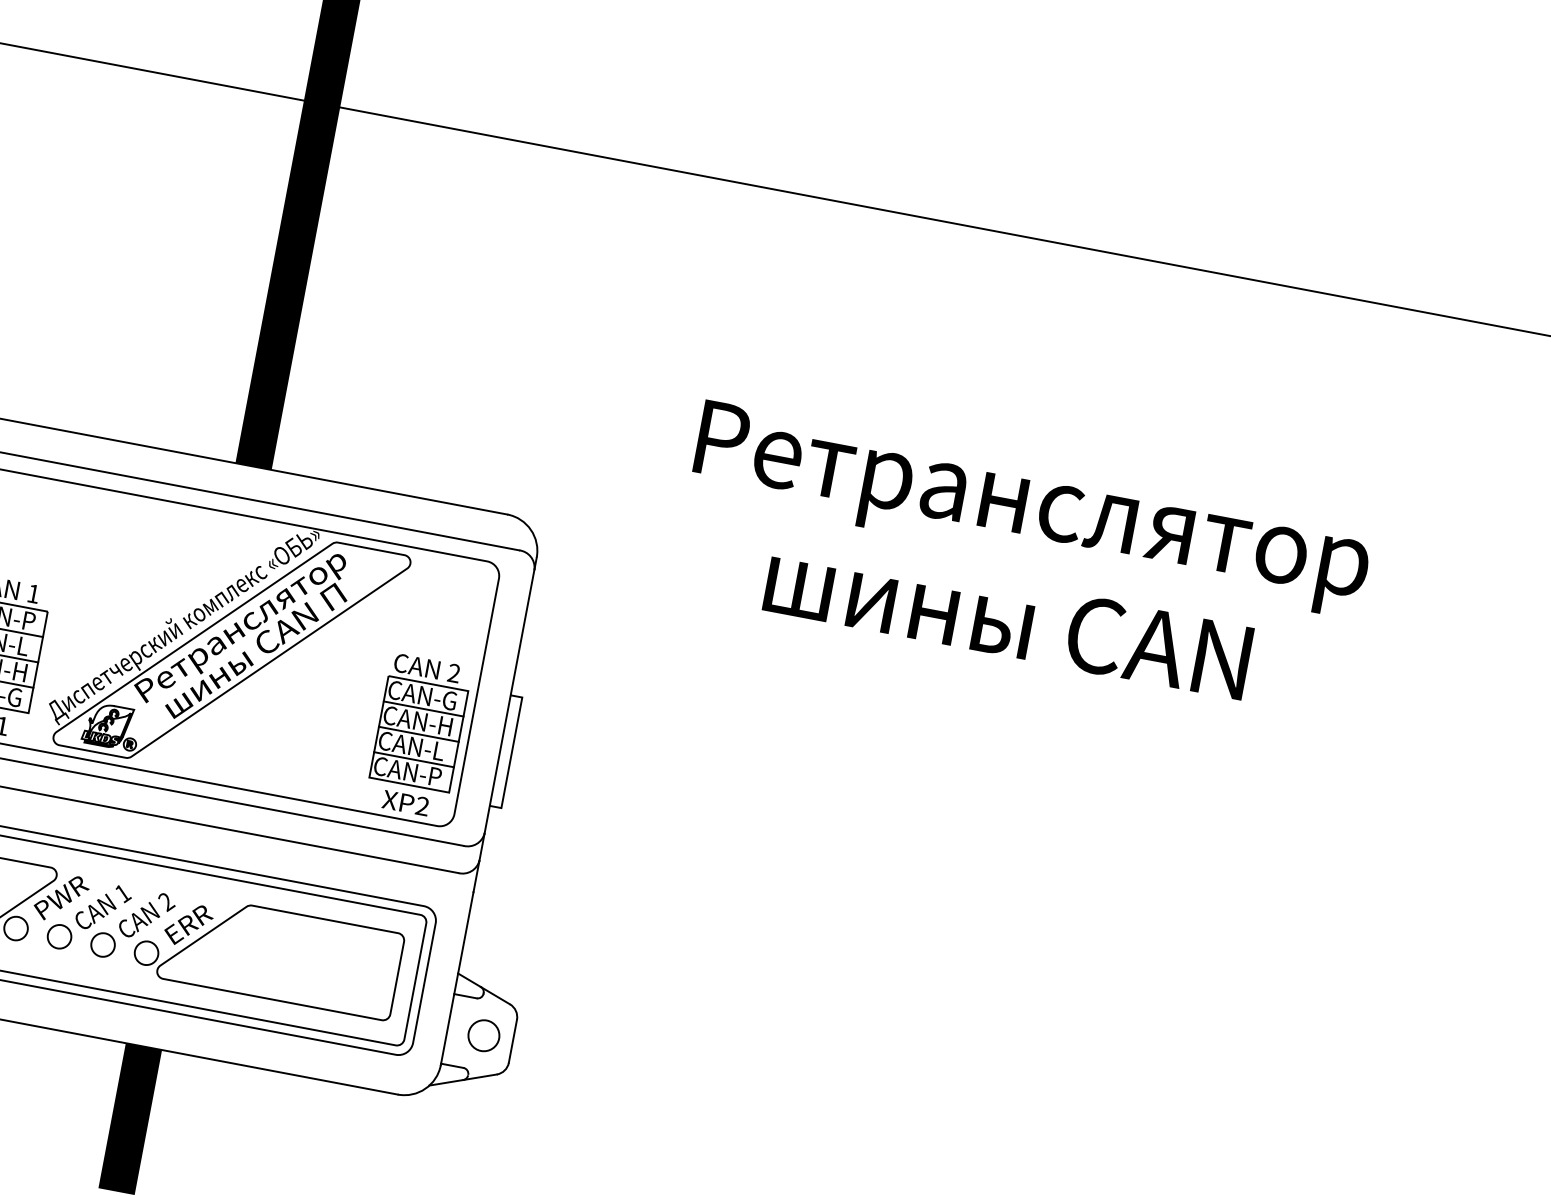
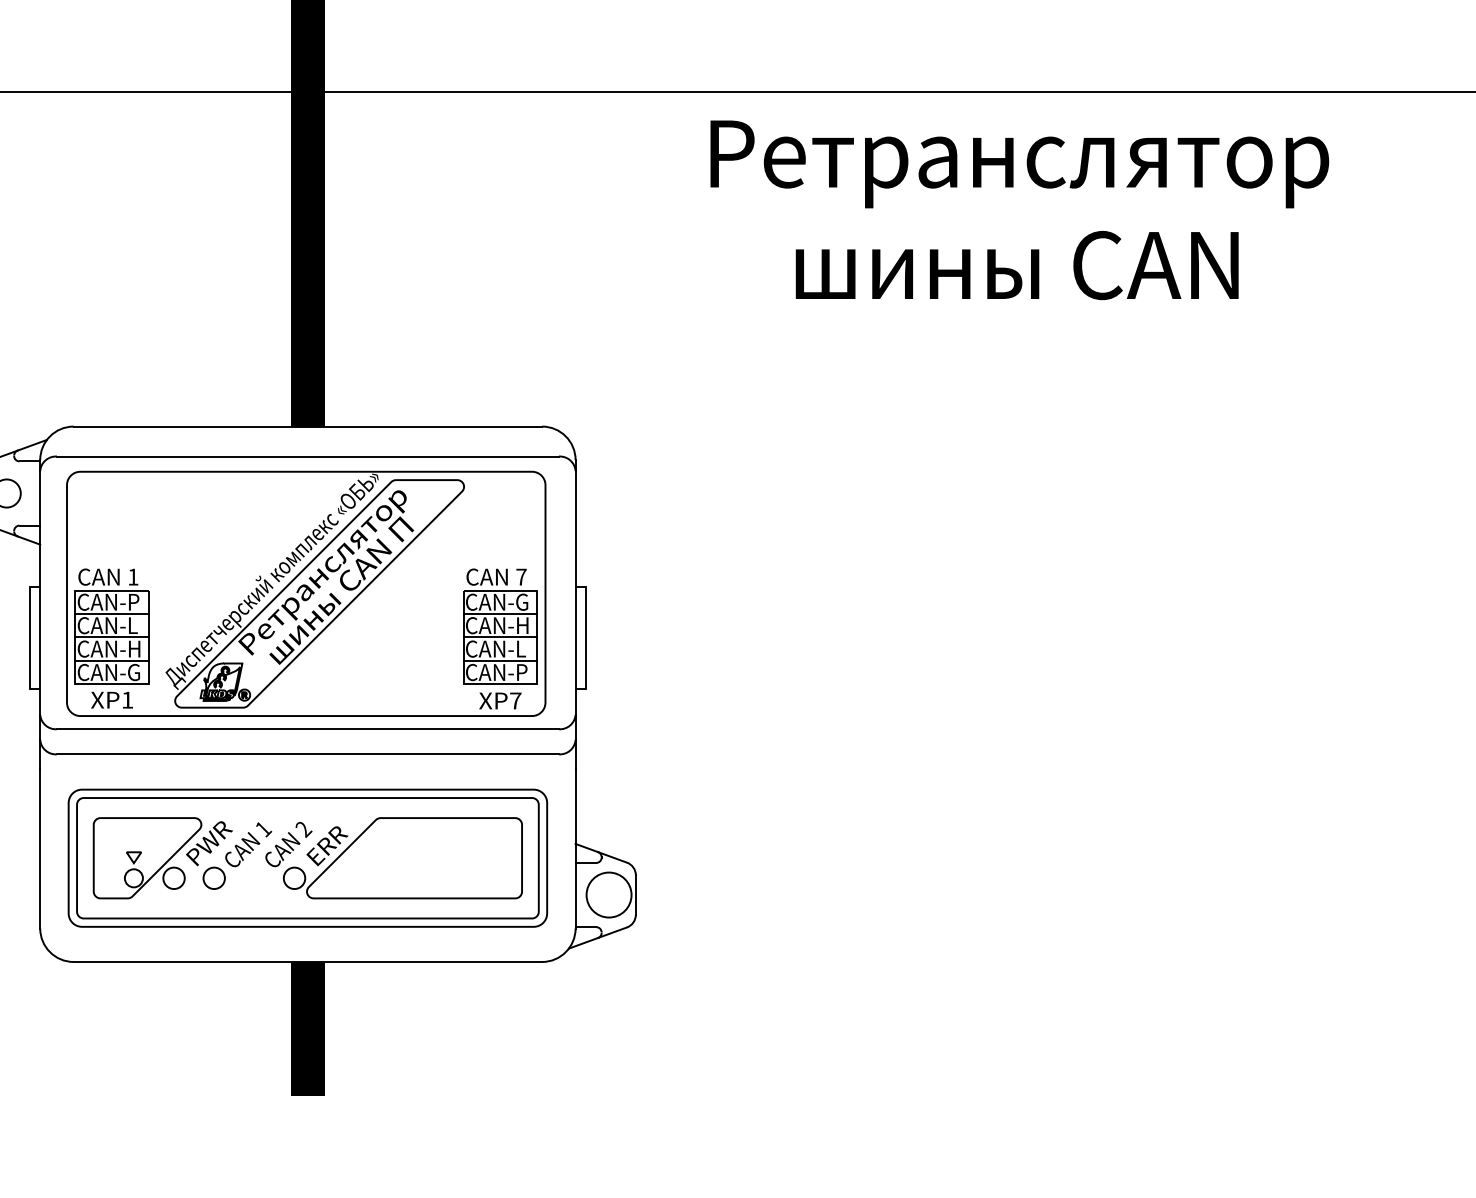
text: (1022, 560) -> (1019, 210), moved
text: (454, 672) -> (521, 576), 2 -> 7
text: (422, 805) -> (515, 700), XP2 -> XP7
circle: (102, 943) -> (253, 877), removed
circle: (484, 1036) -> (609, 895), size x1.6

